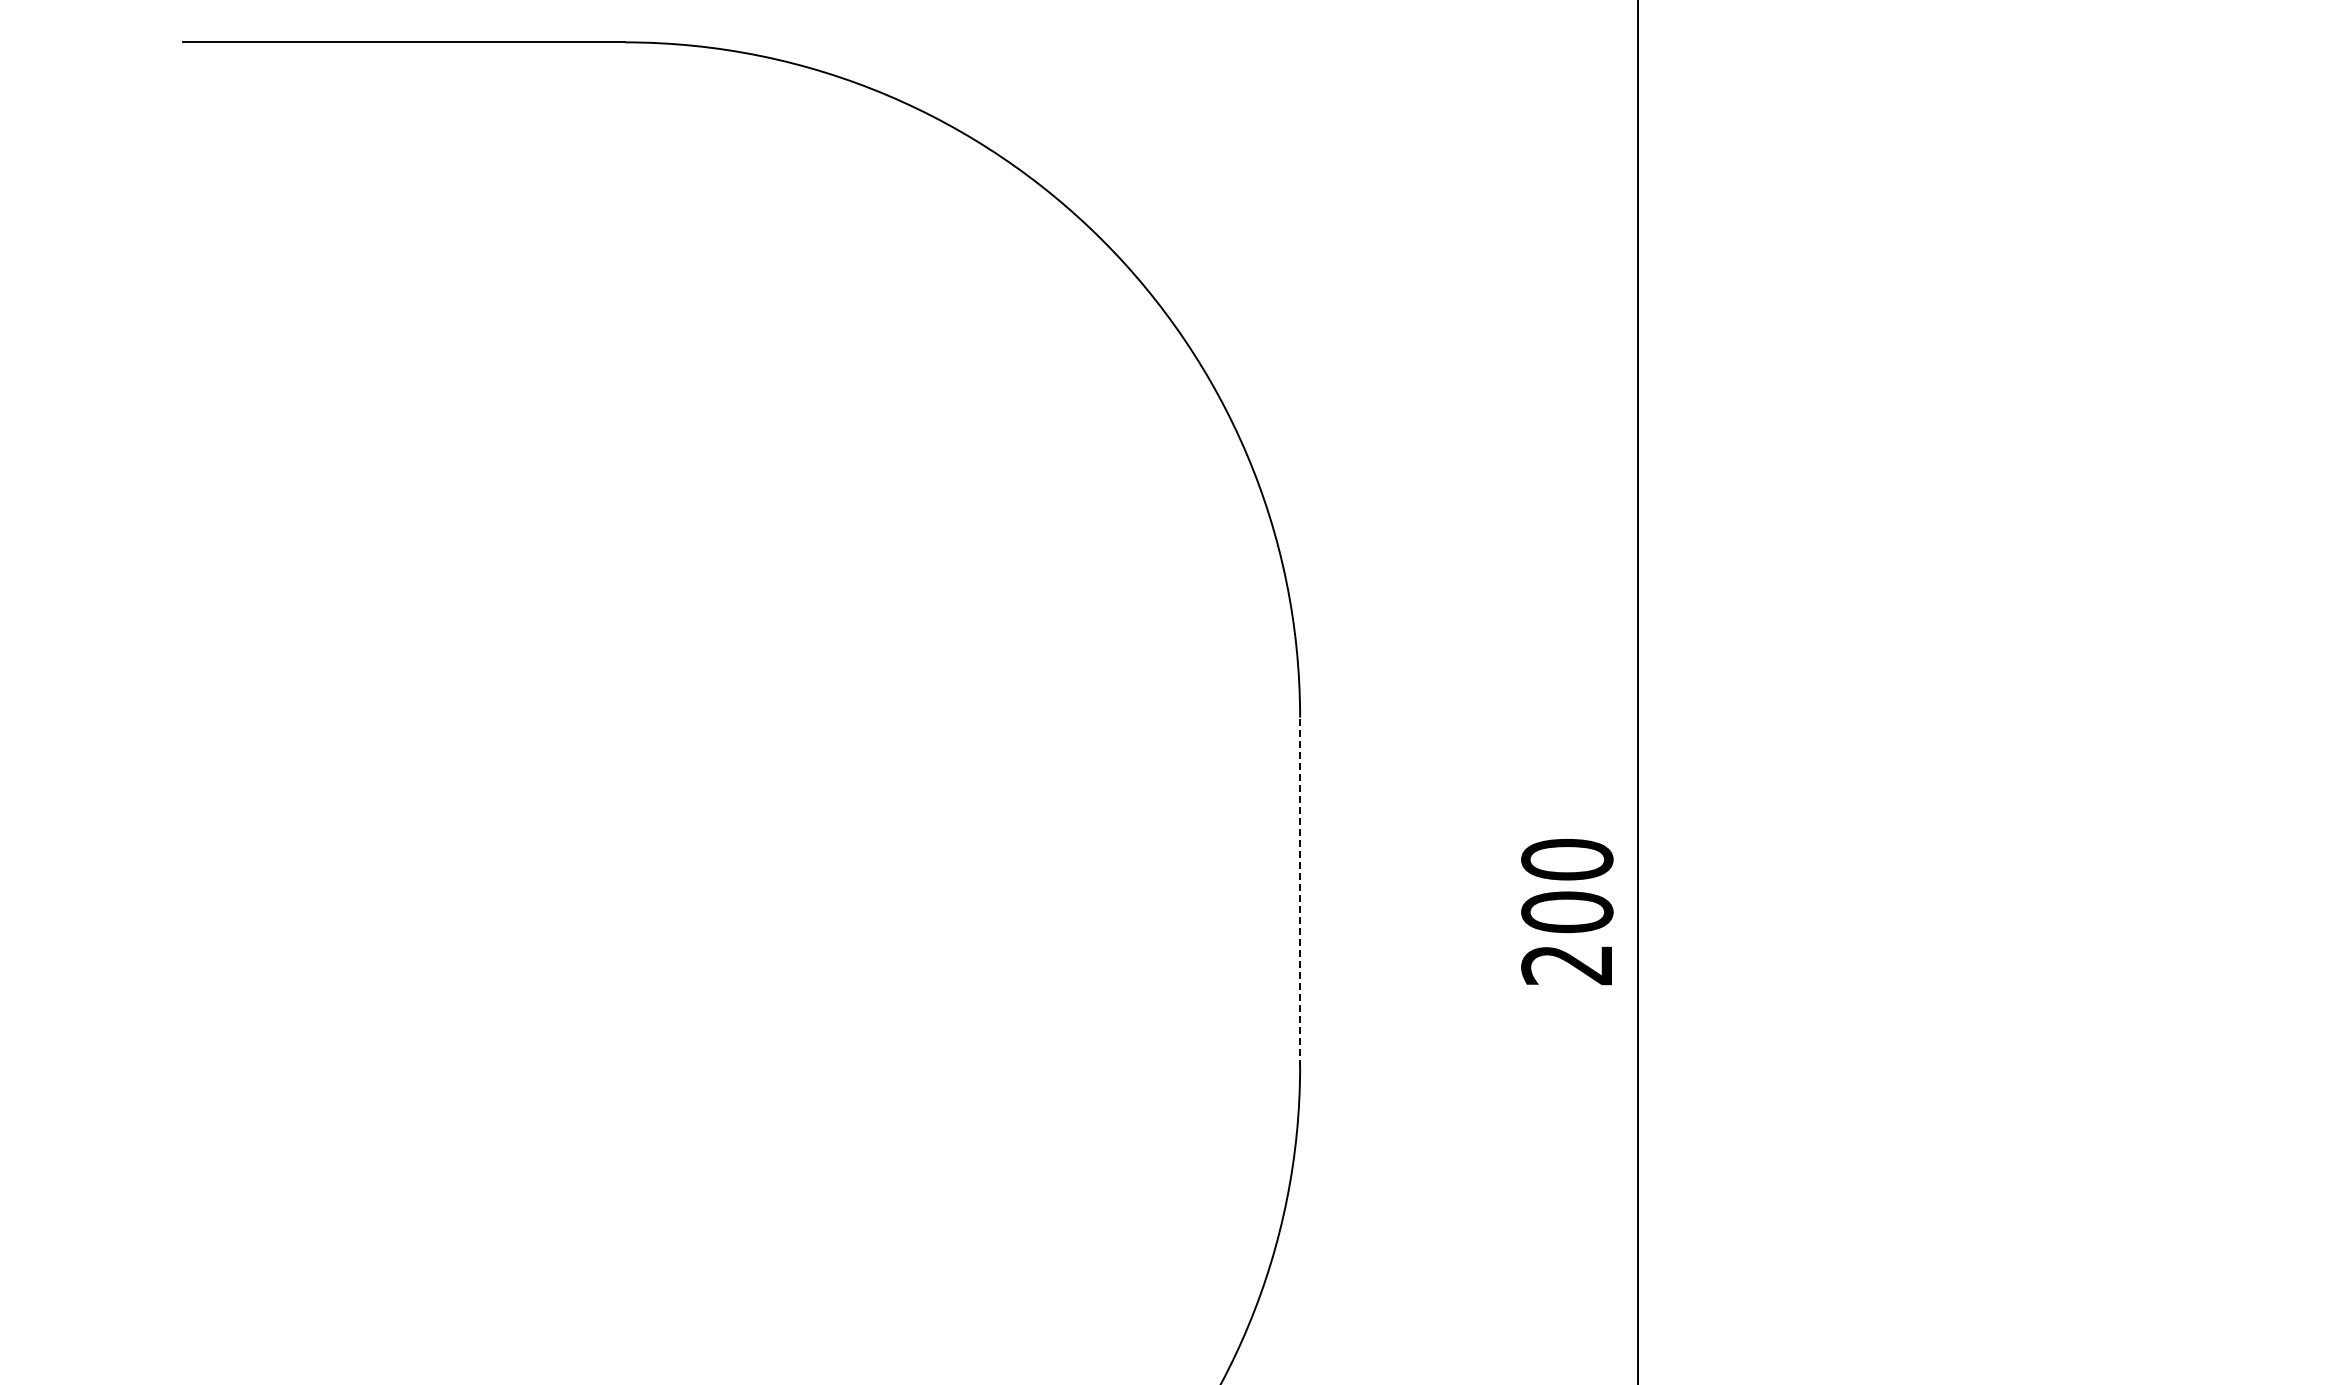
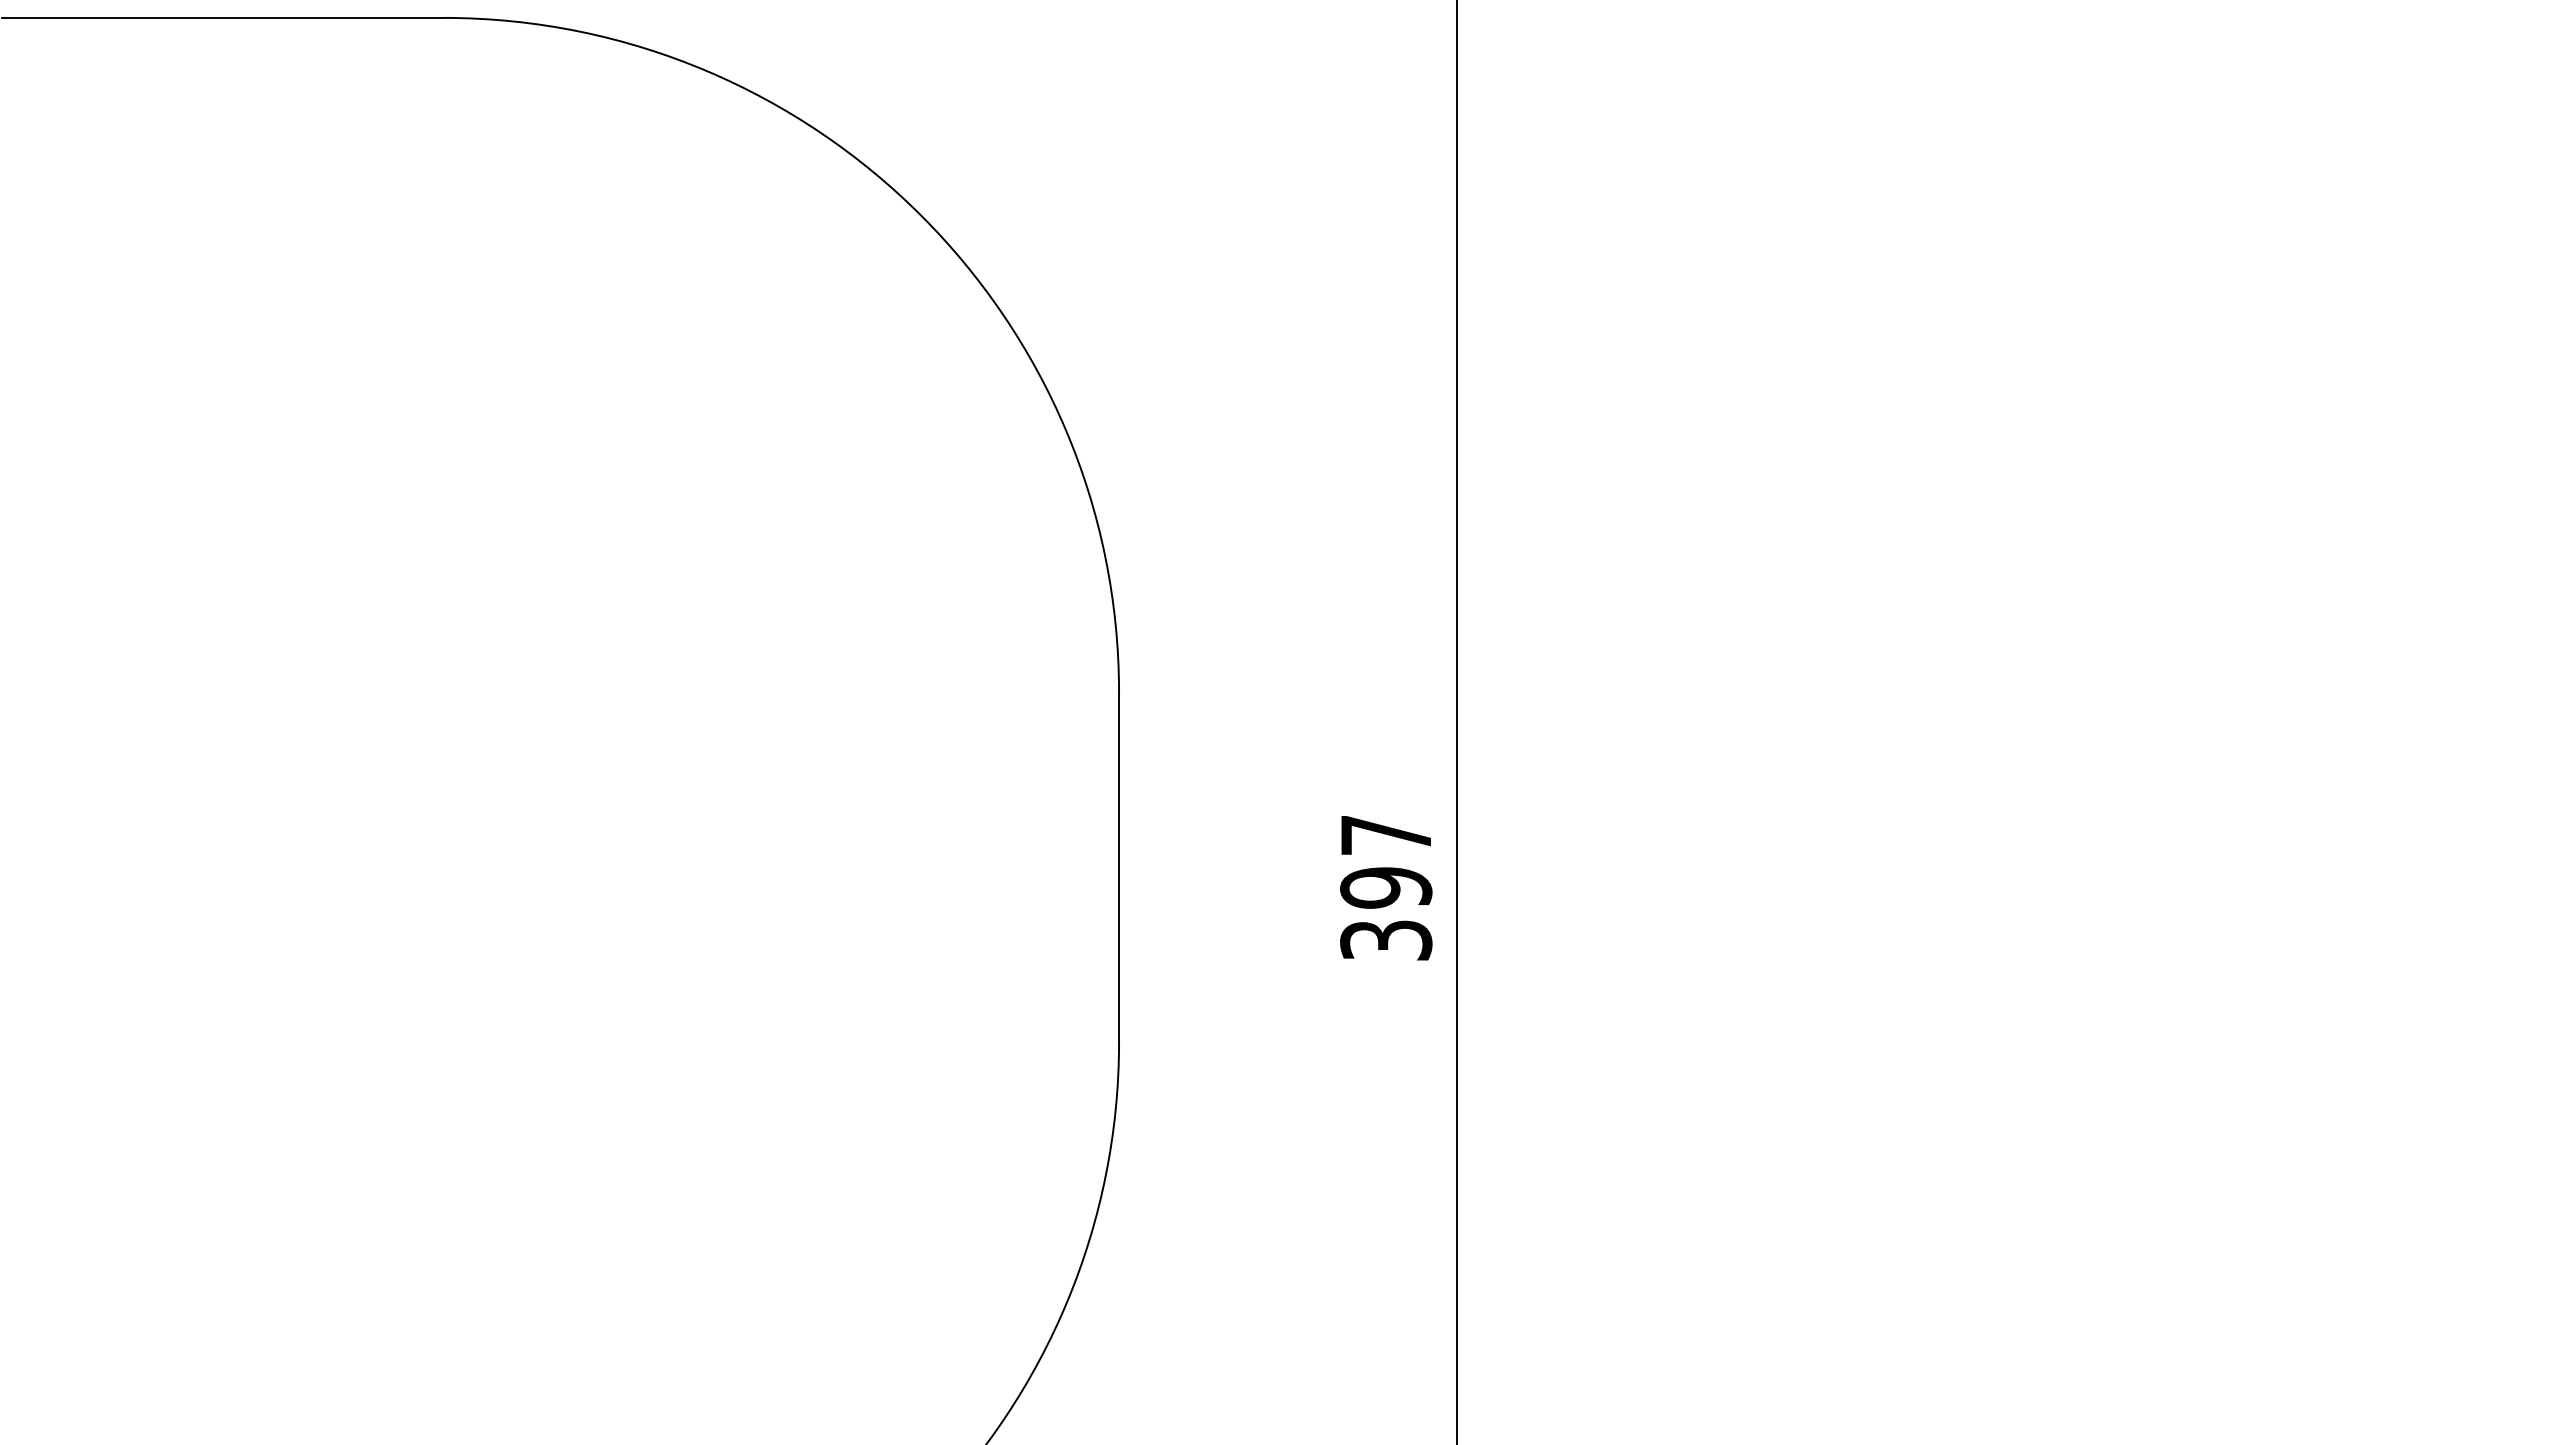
line: (1300, 891) -> (1119, 867), dashed -> solid
text: (1567, 911) -> (1386, 887), 200 -> 397

